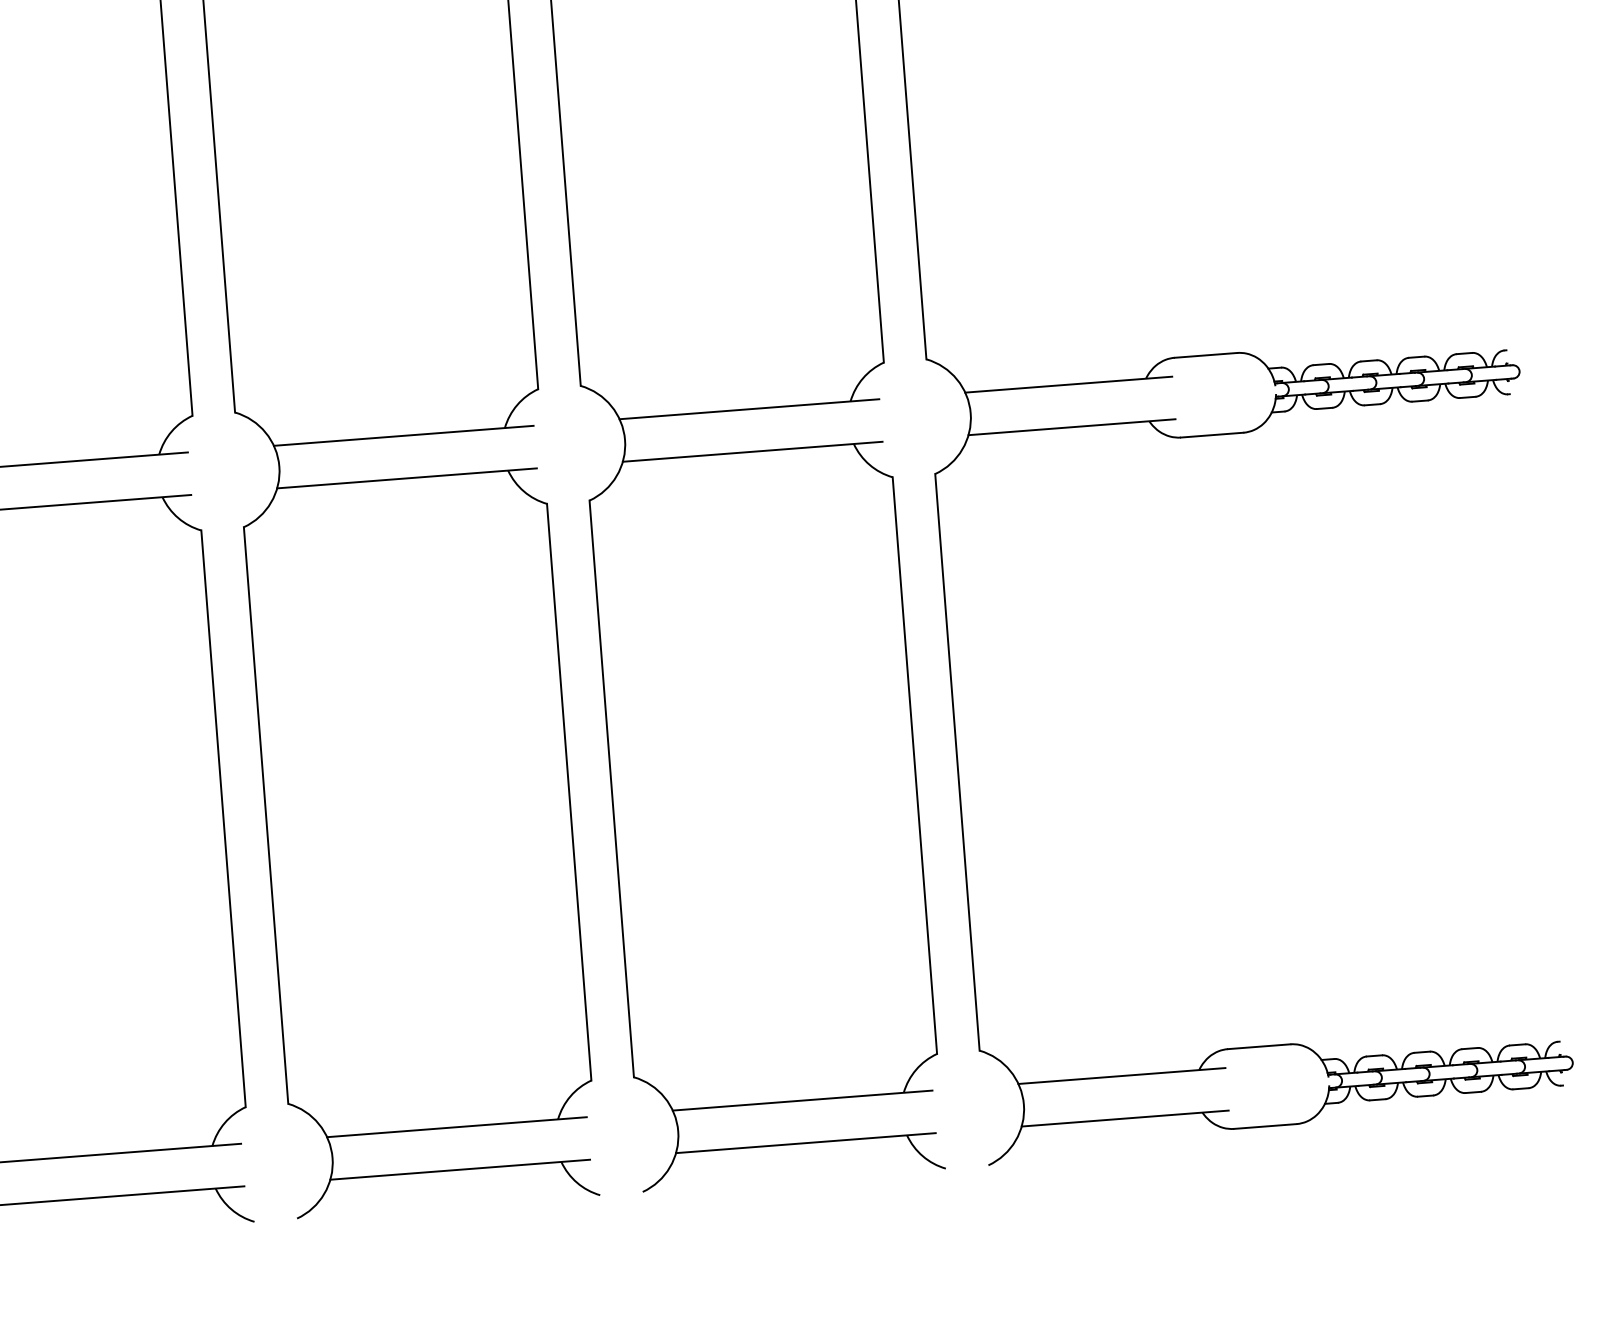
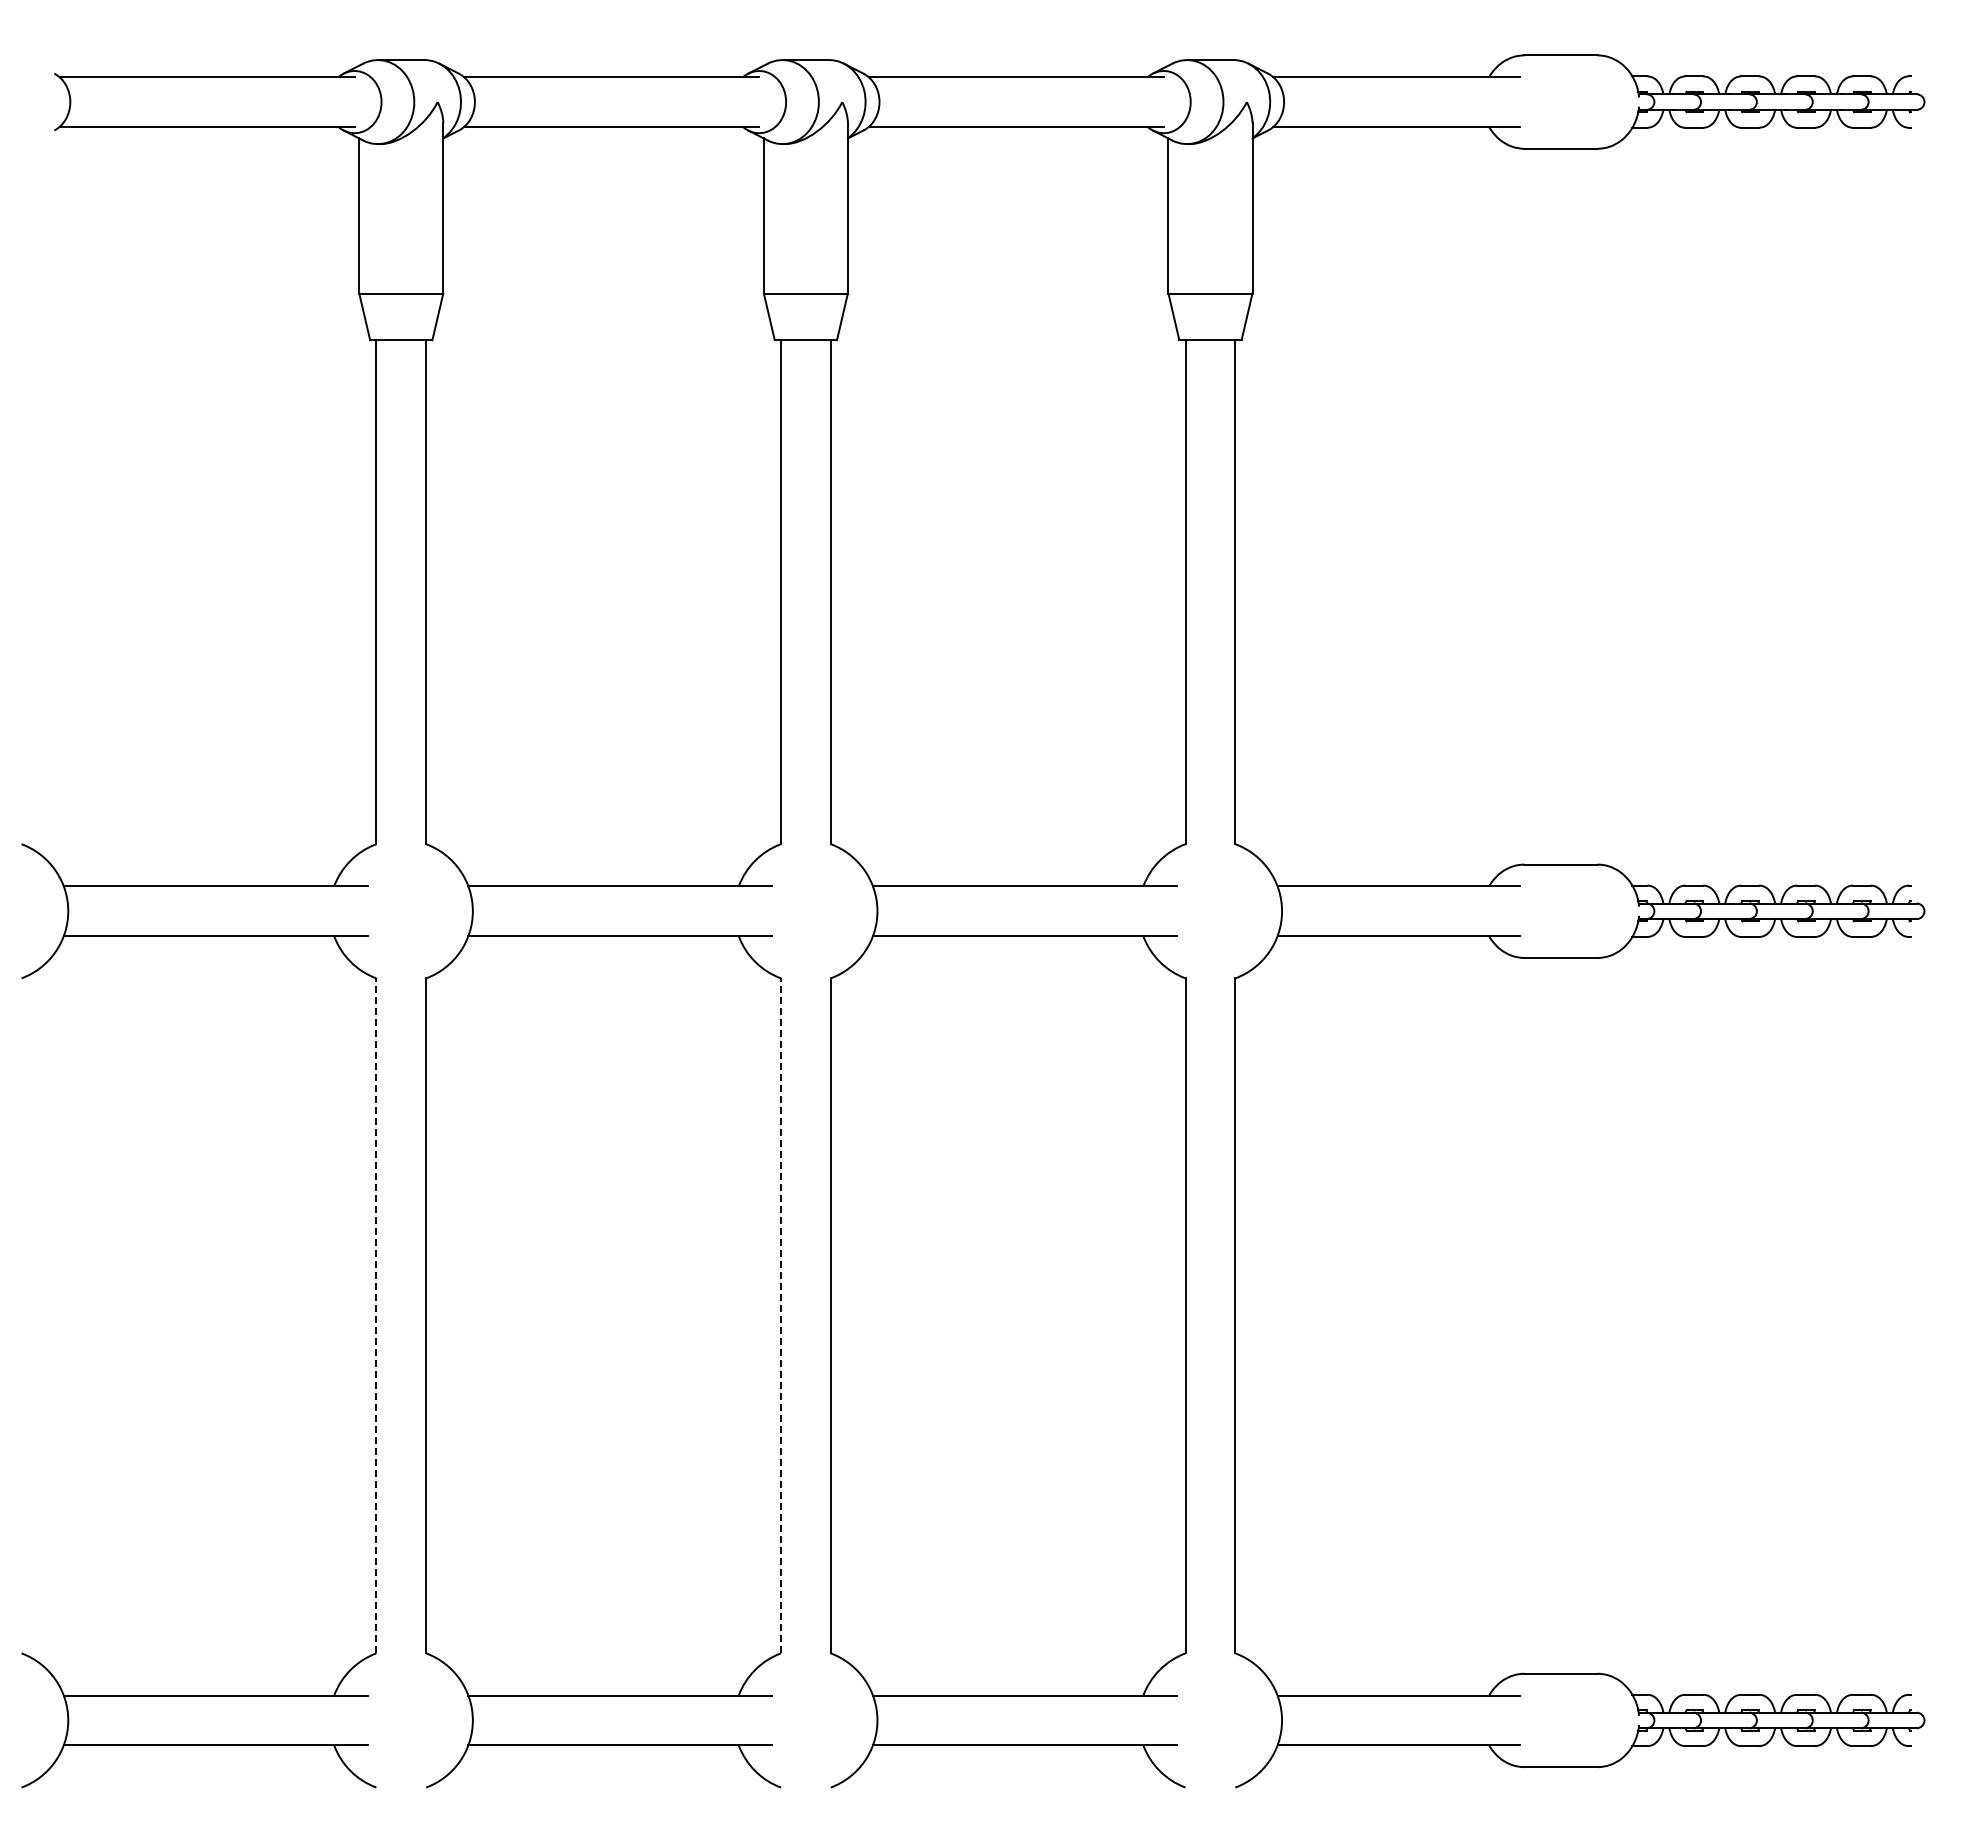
line: (568, 791) -> (780, 1315), solid -> dashed
line: (223, 818) -> (376, 1315), solid -> dashed

